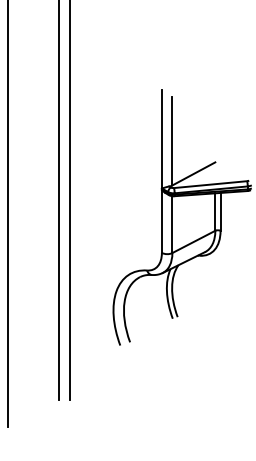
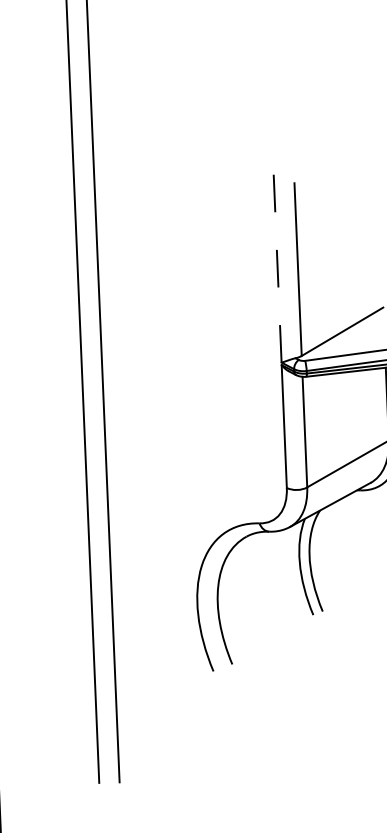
line: (161, 138) -> (276, 265), solid -> dashed

